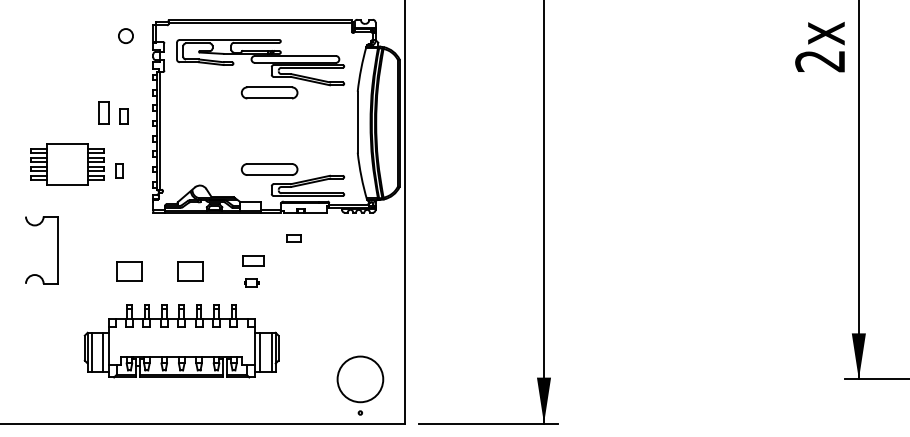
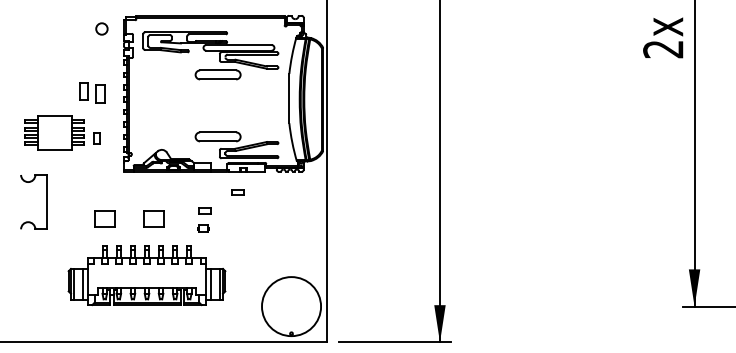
part: (124, 115) -> (100, 93), size x1.6
part: (252, 260) -> (204, 210), size x0.7
circle: (360, 379) -> (291, 306), size x1.6

